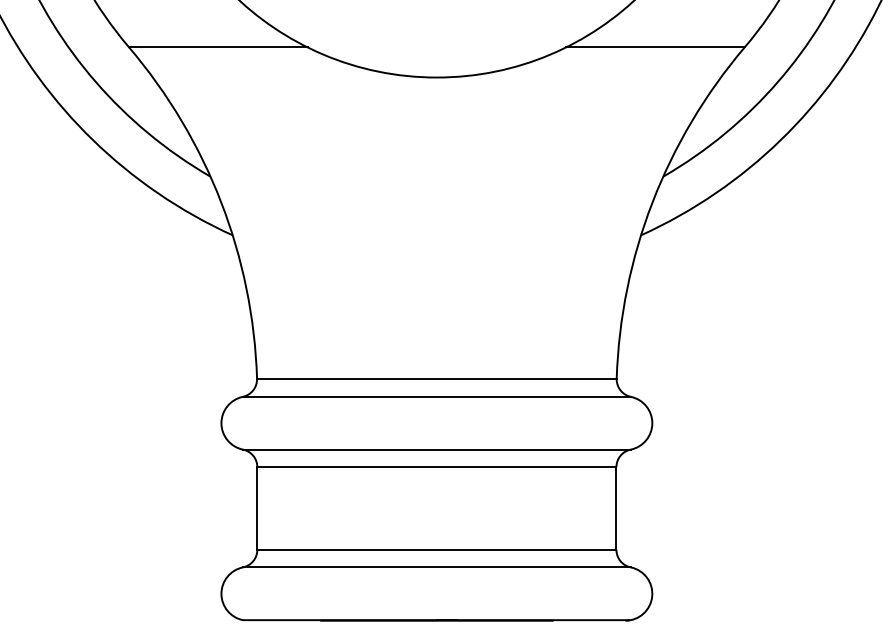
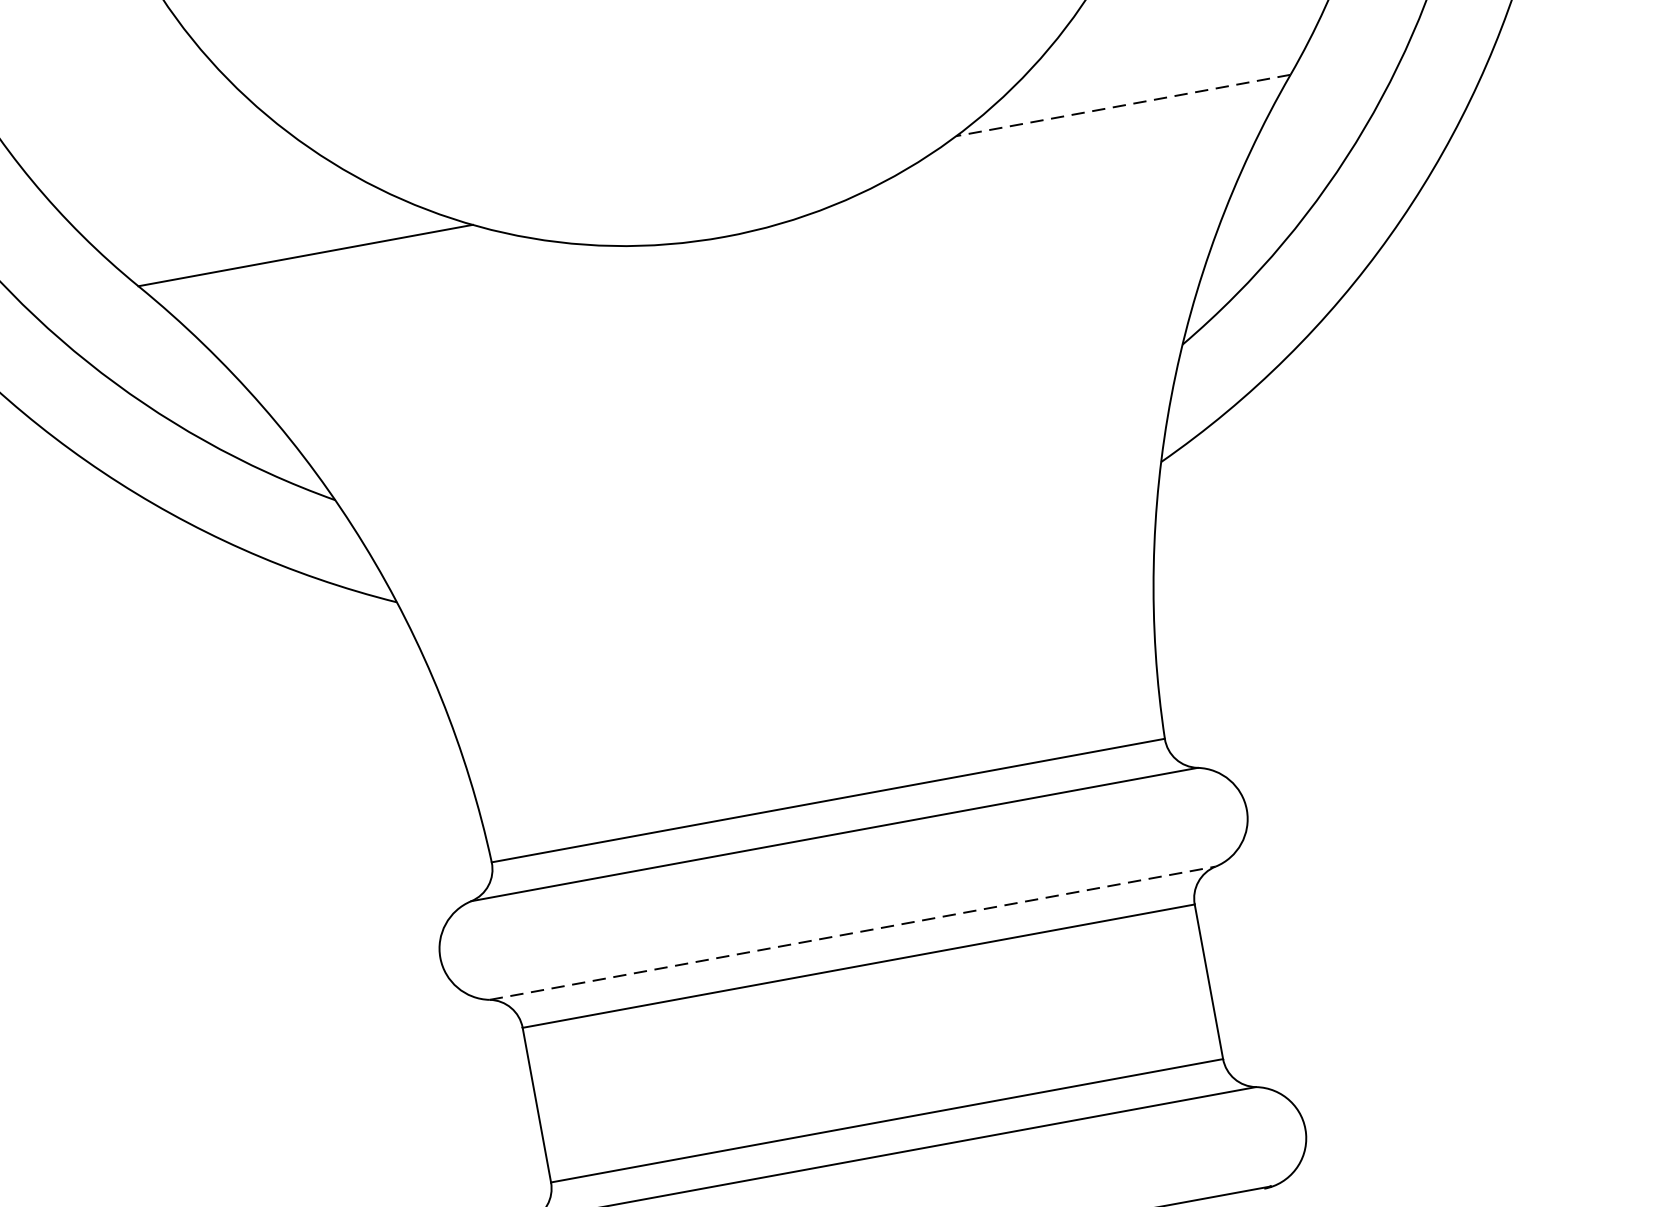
line: (654, 47) -> (1121, 105), solid -> dashed
line: (436, 449) -> (851, 933), solid -> dashed

